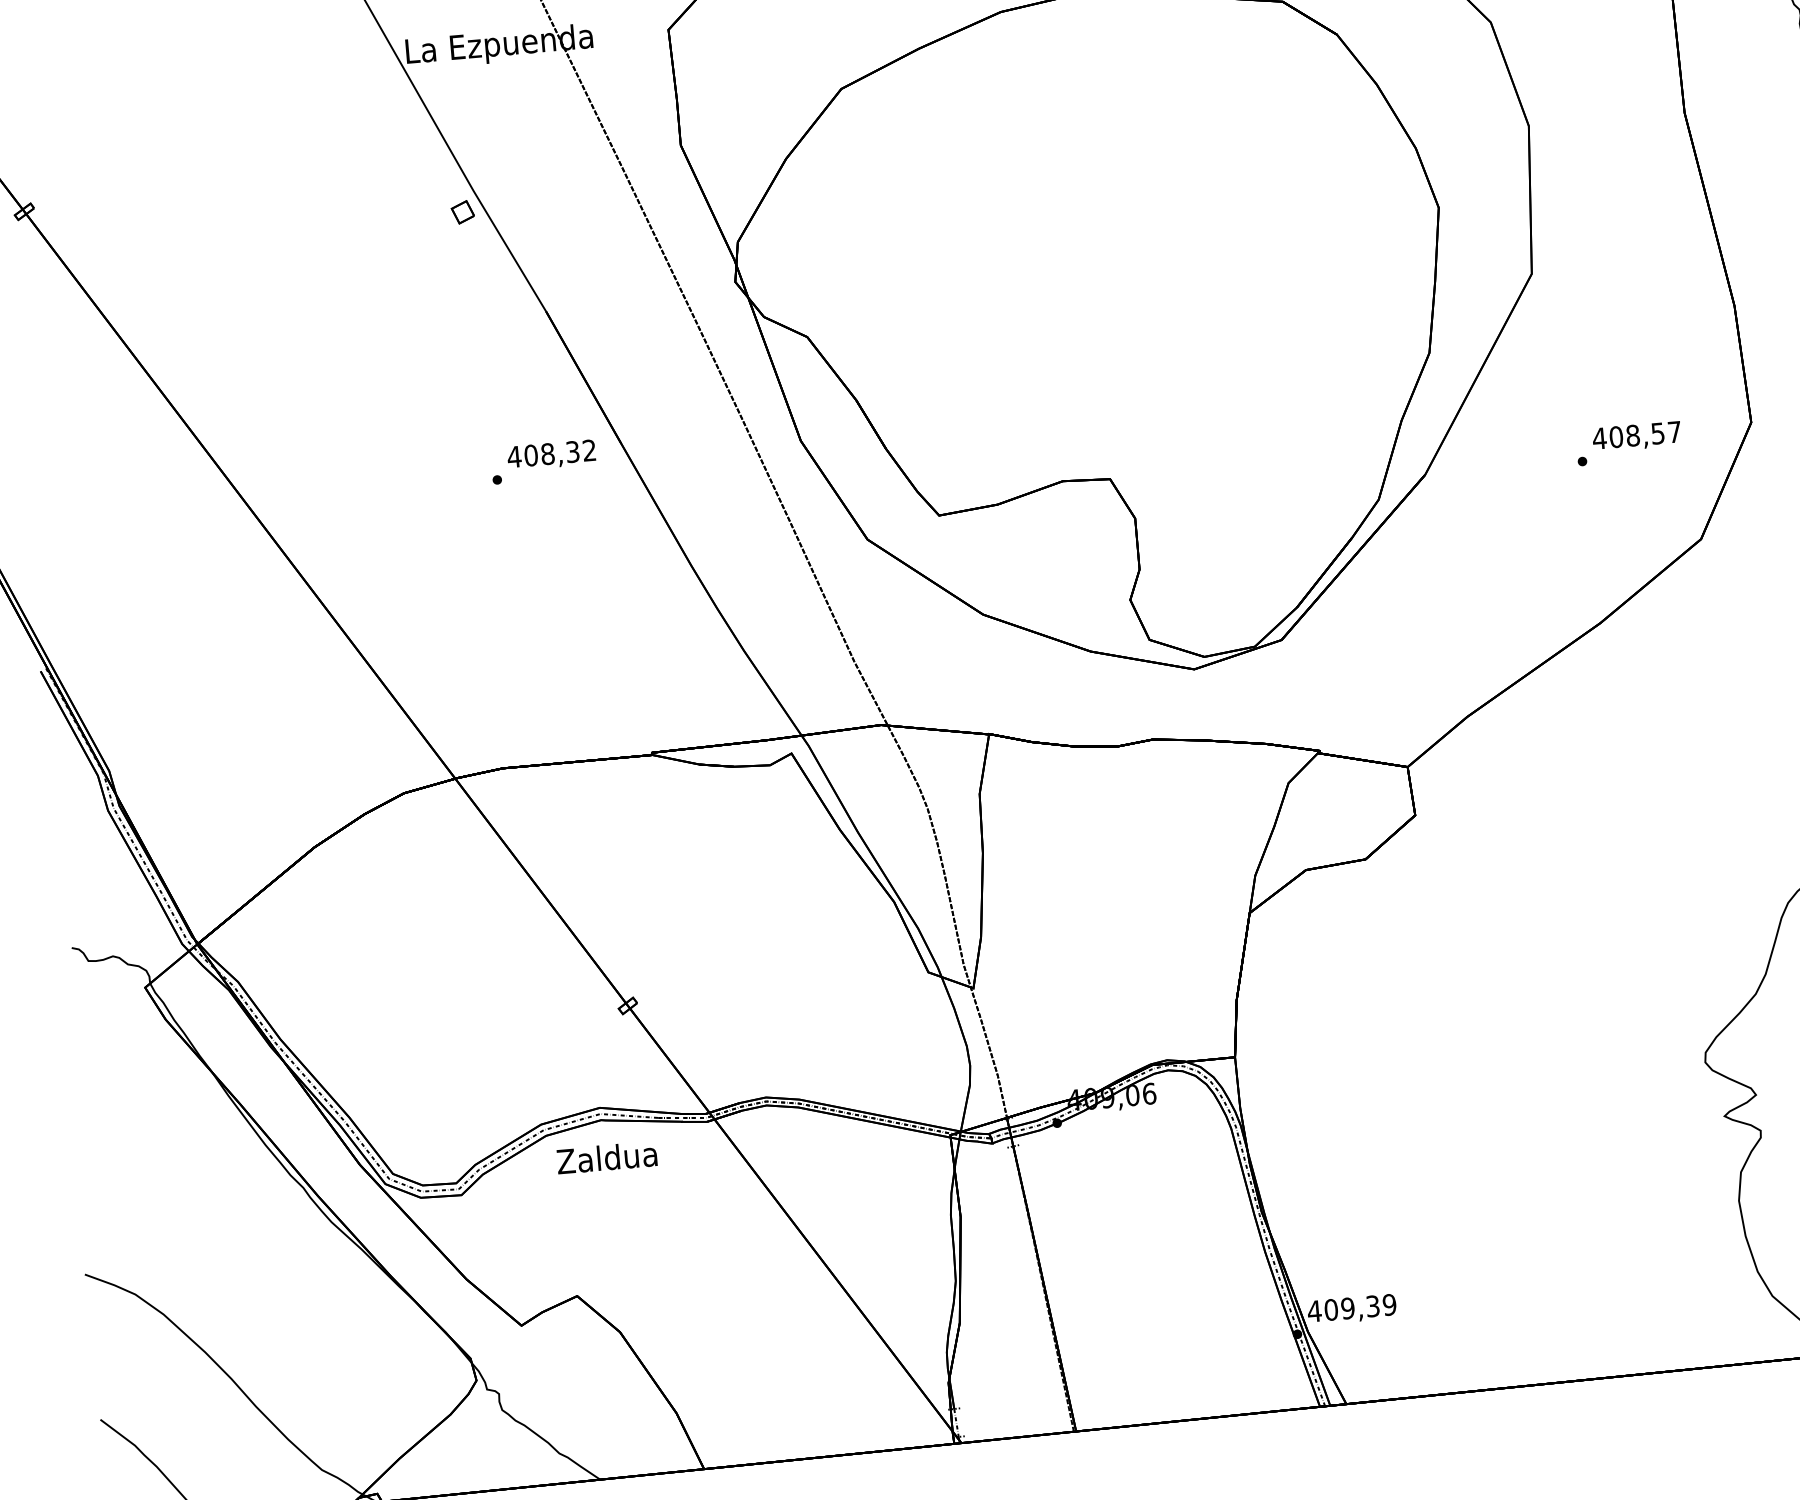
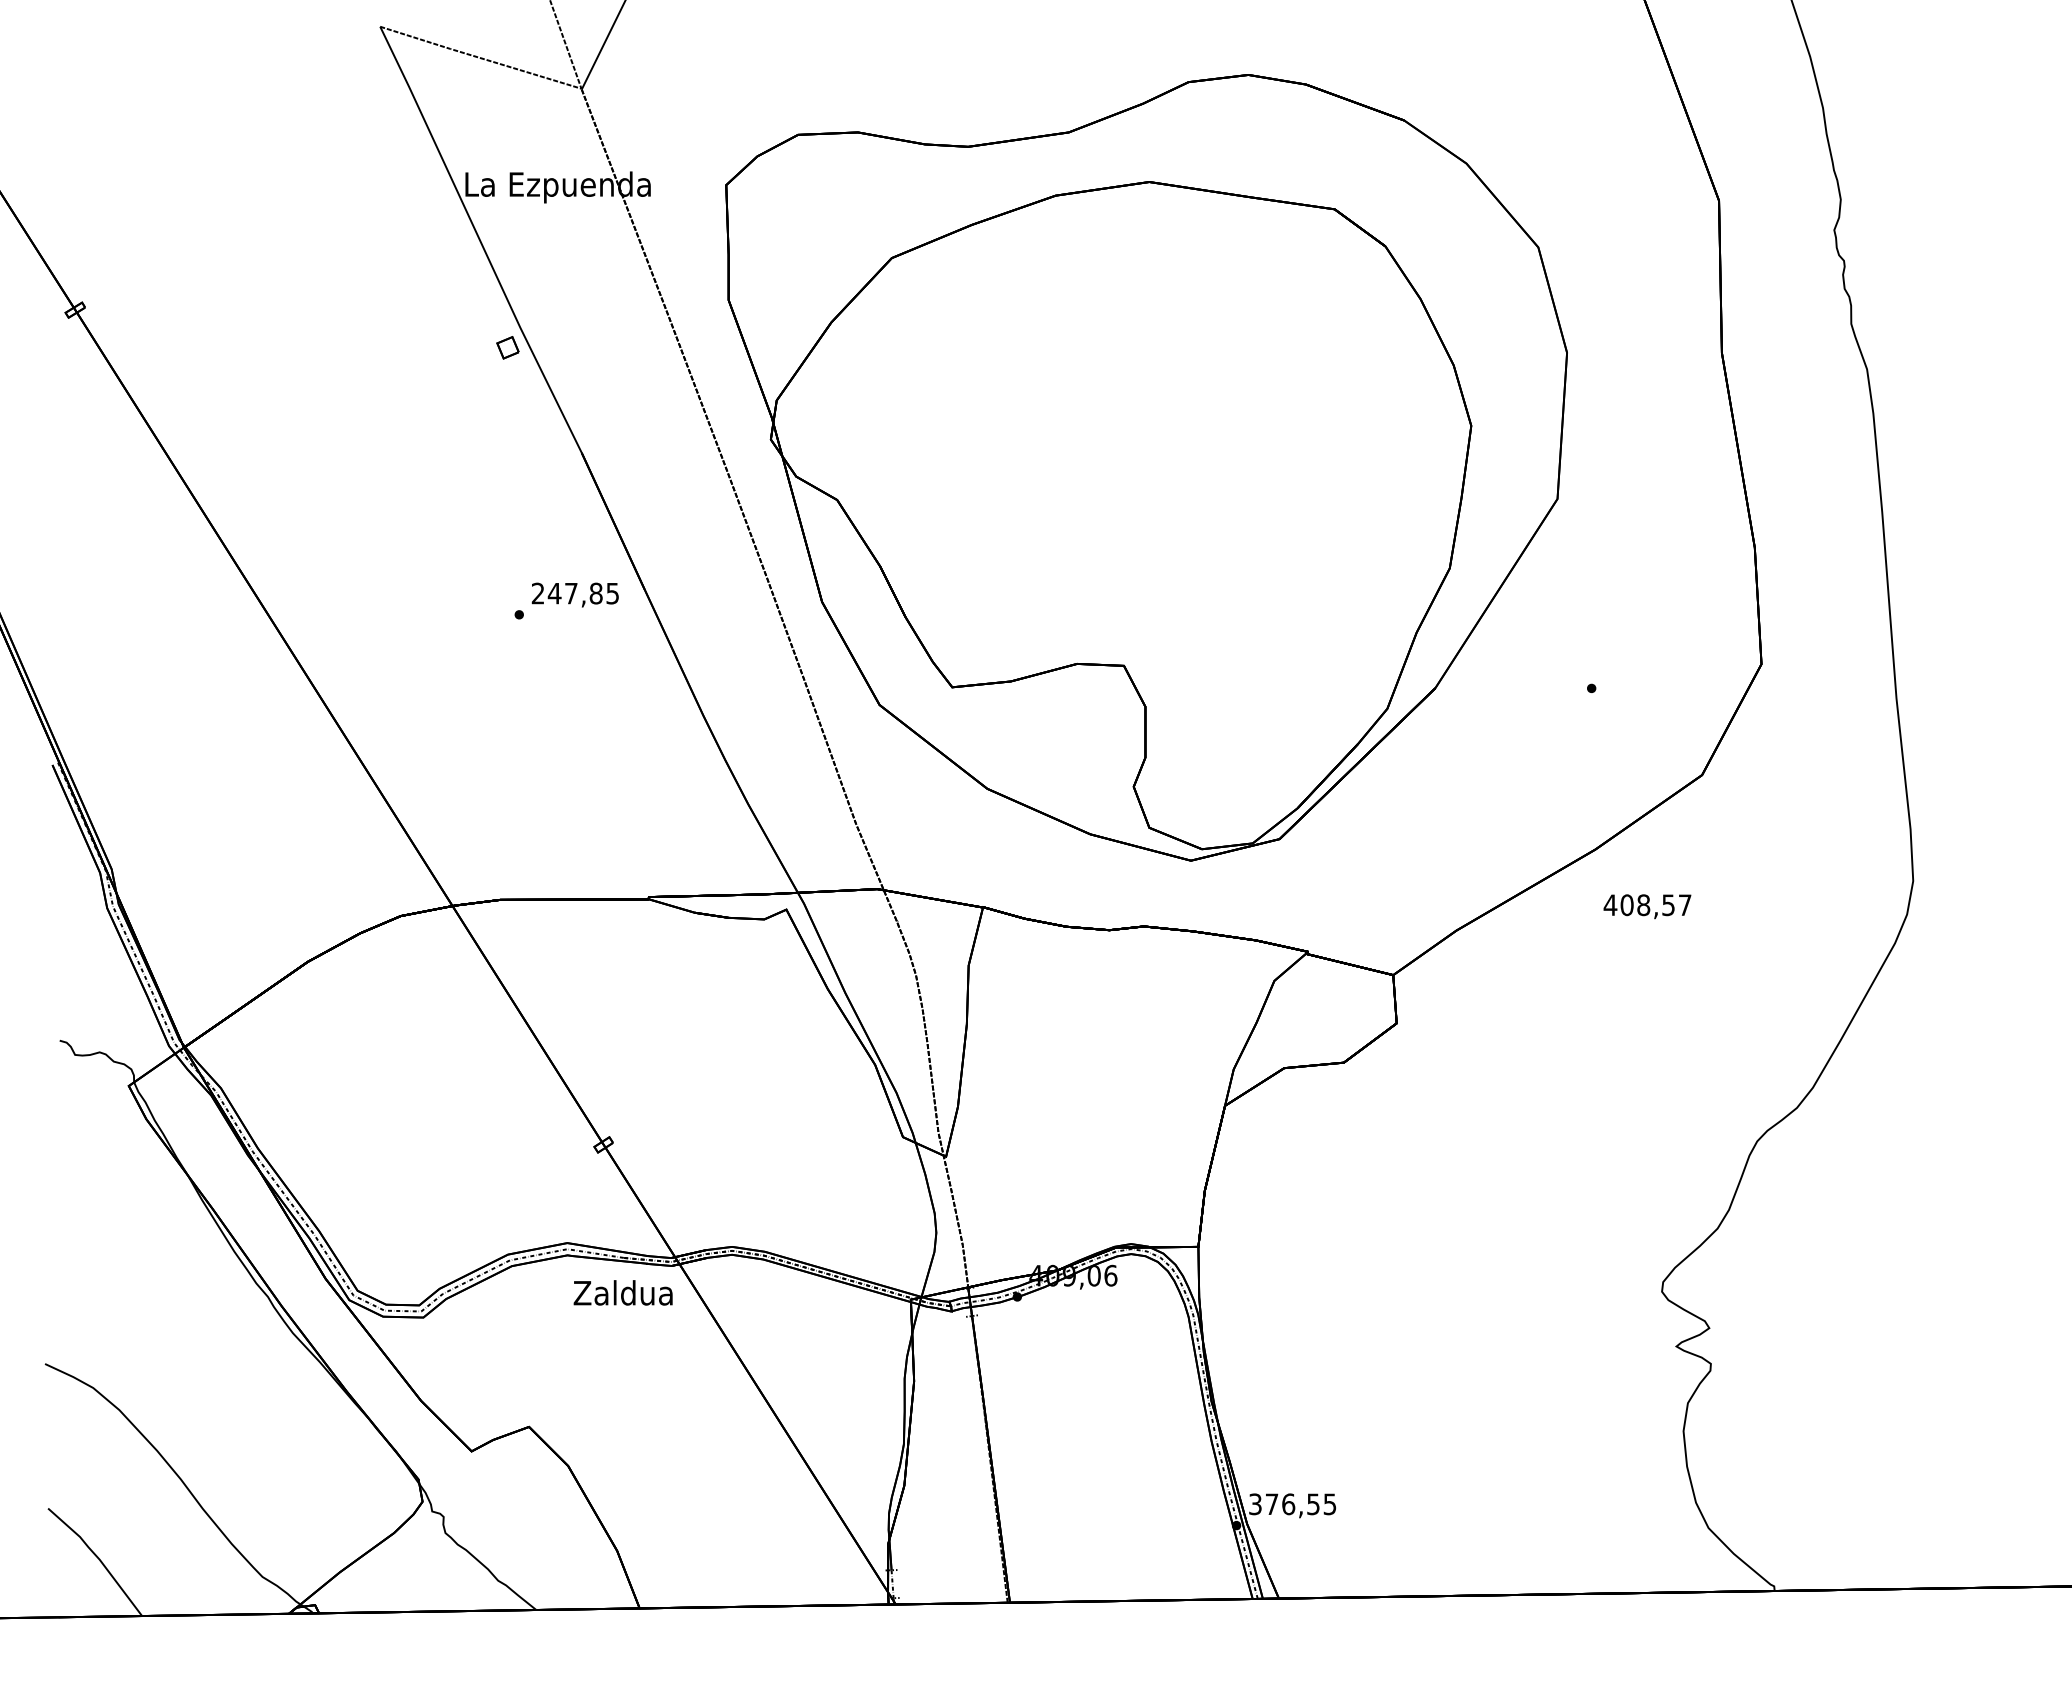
text: (1636, 436) -> (1647, 906), moved
text: (551, 453) -> (574, 593), 408,32 -> 247,85
text: (606, 1157) -> (622, 1292), moved
text: (1351, 1308) -> (1292, 1504), 409,39 -> 376,55

